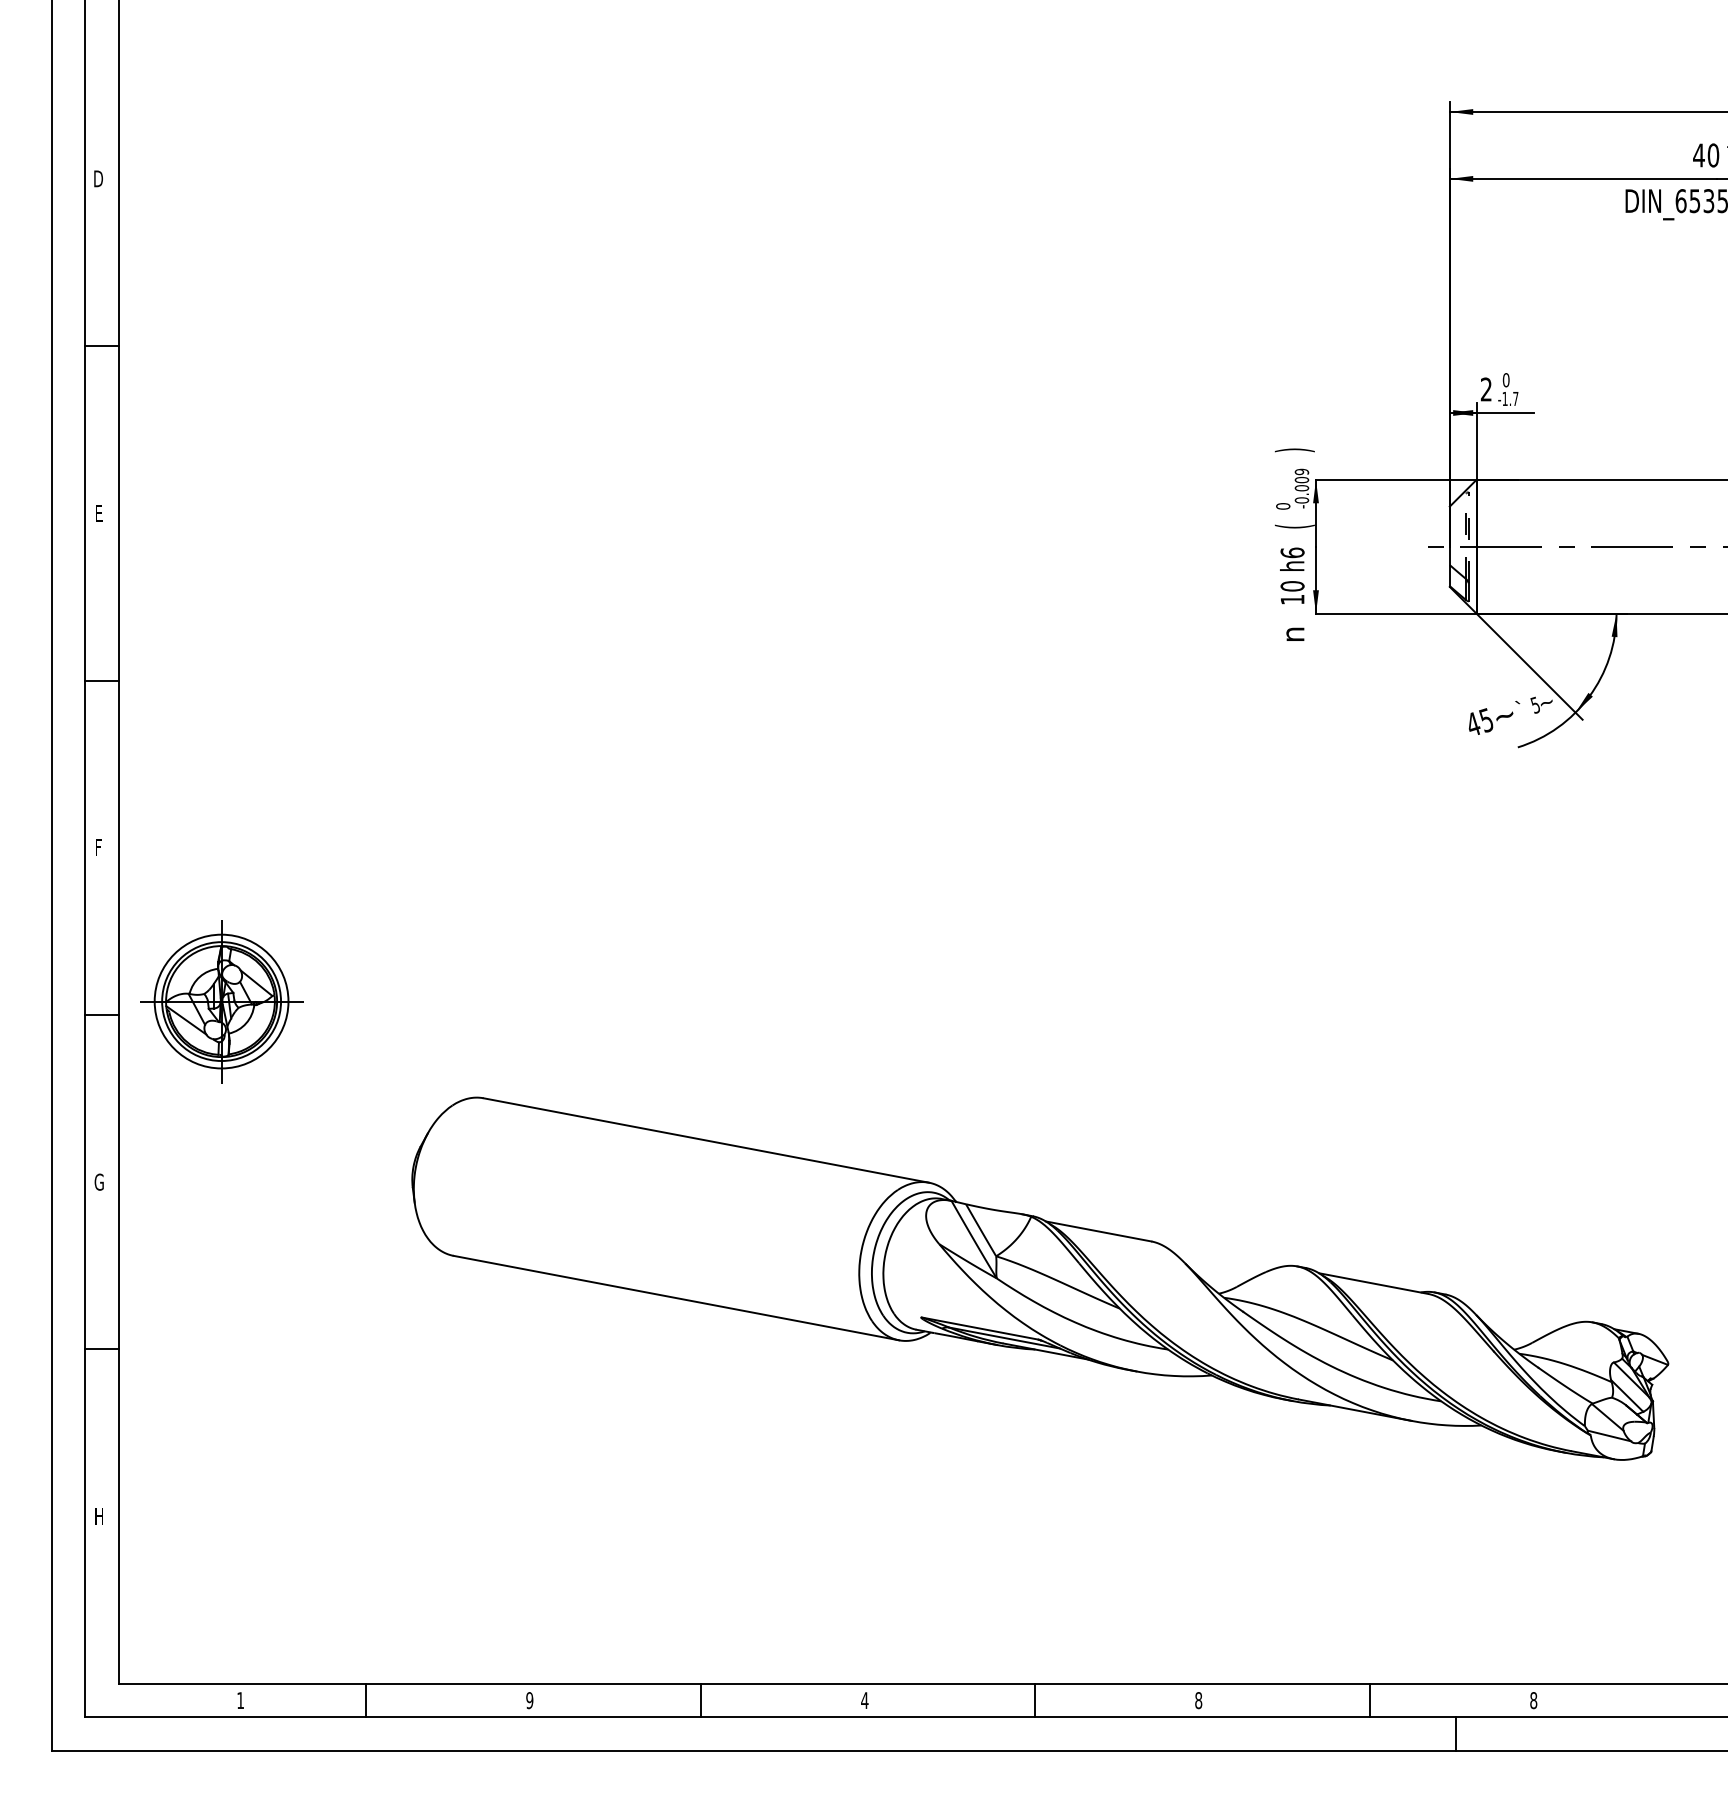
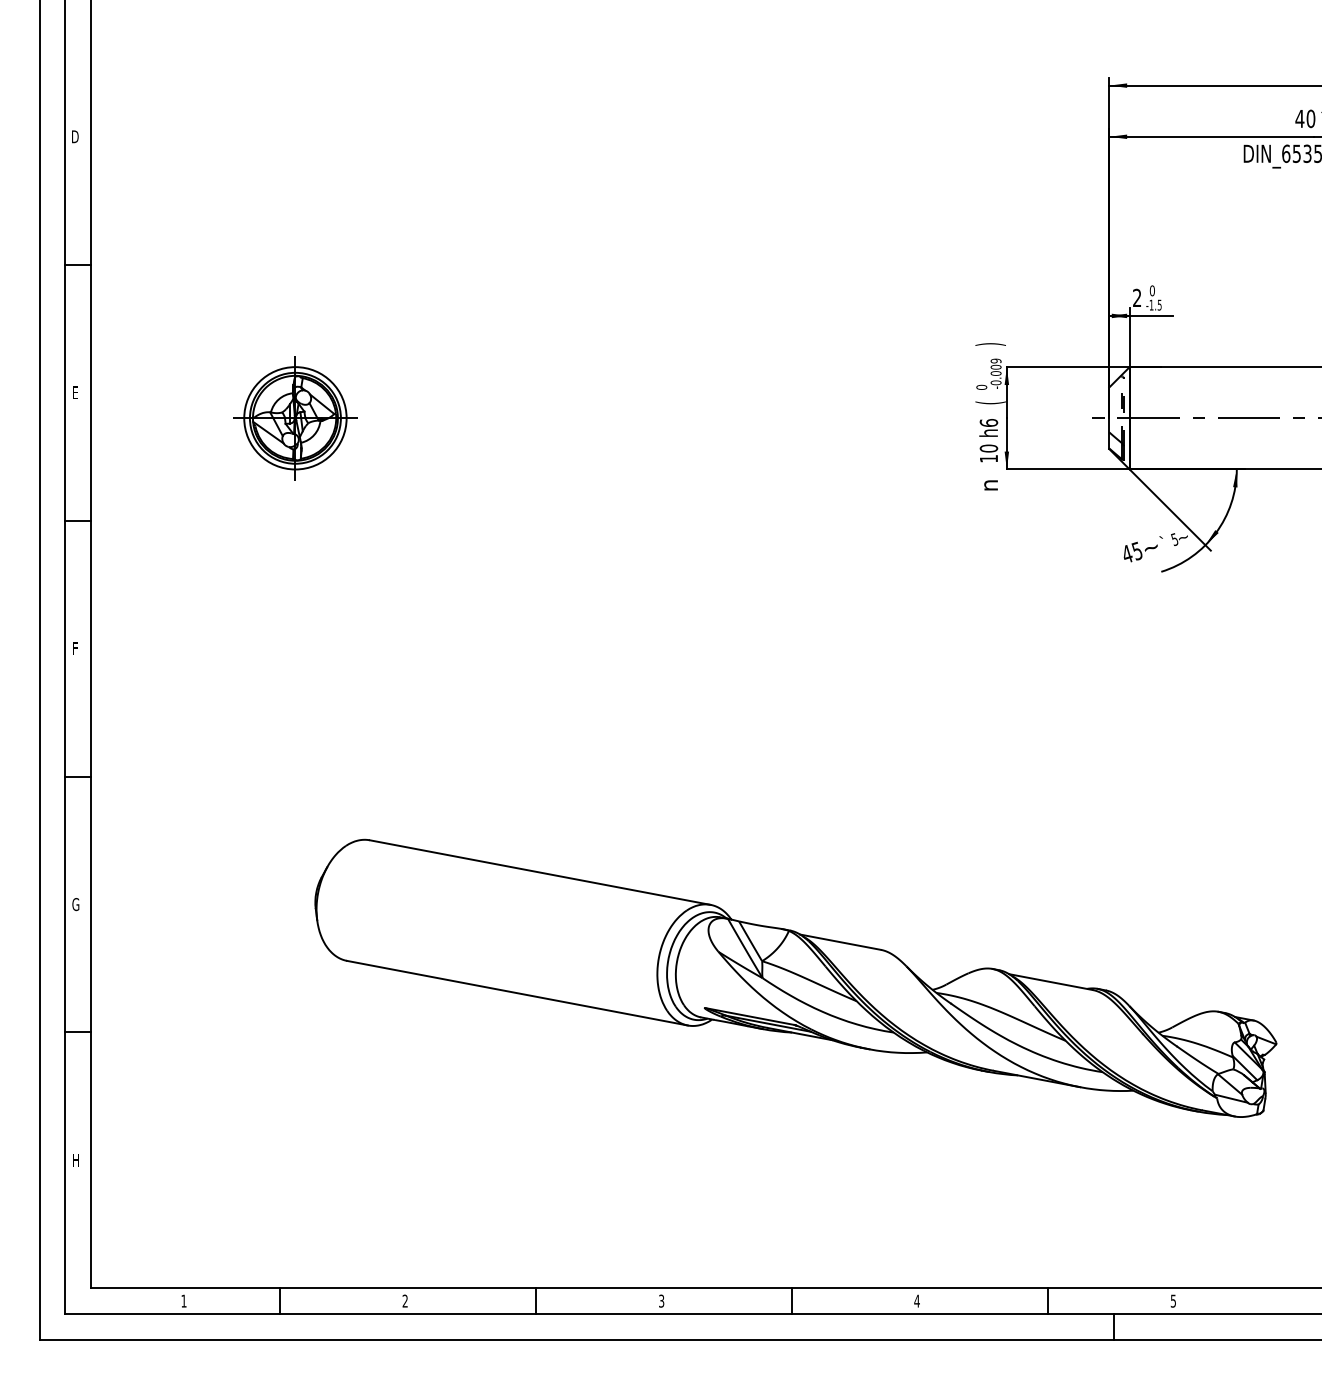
text: (1515, 399) -> (1159, 305), -1.7 -> -1.5
part: (221, 1001) -> (295, 418), moved
text: (528, 1699) -> (404, 1300), 9 -> 2
text: (864, 1699) -> (661, 1300), 4 -> 3
text: (1197, 1699) -> (916, 1300), 8 -> 4
text: (1533, 1699) -> (1173, 1300), 8 -> 5

